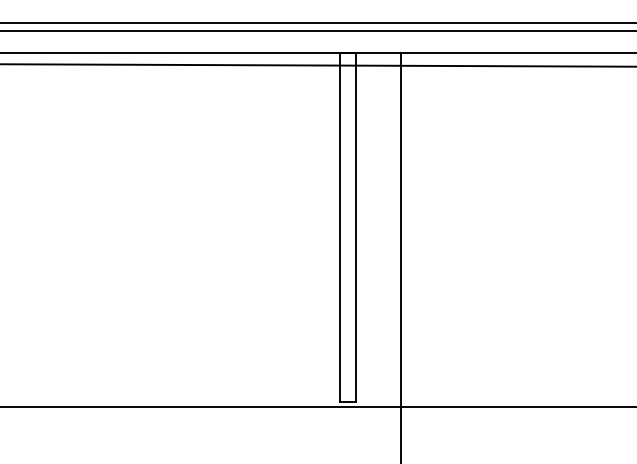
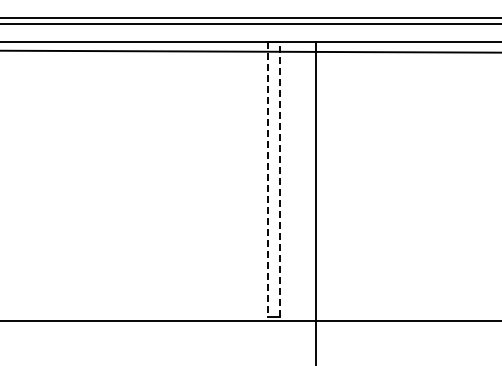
line: (340, 227) -> (268, 179), solid -> dashed
line: (355, 227) -> (280, 179), solid -> dashed

